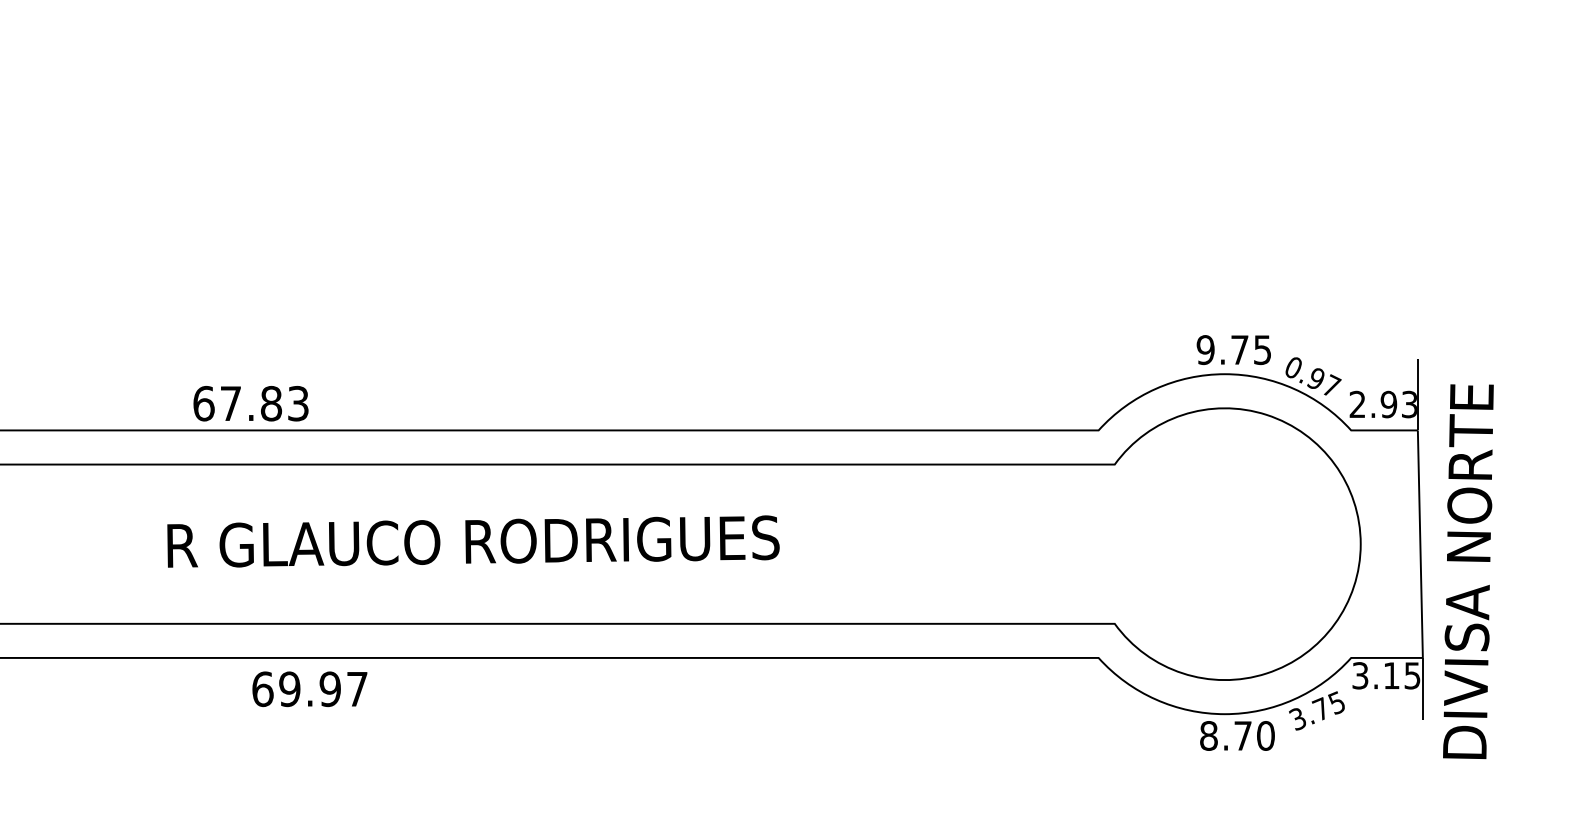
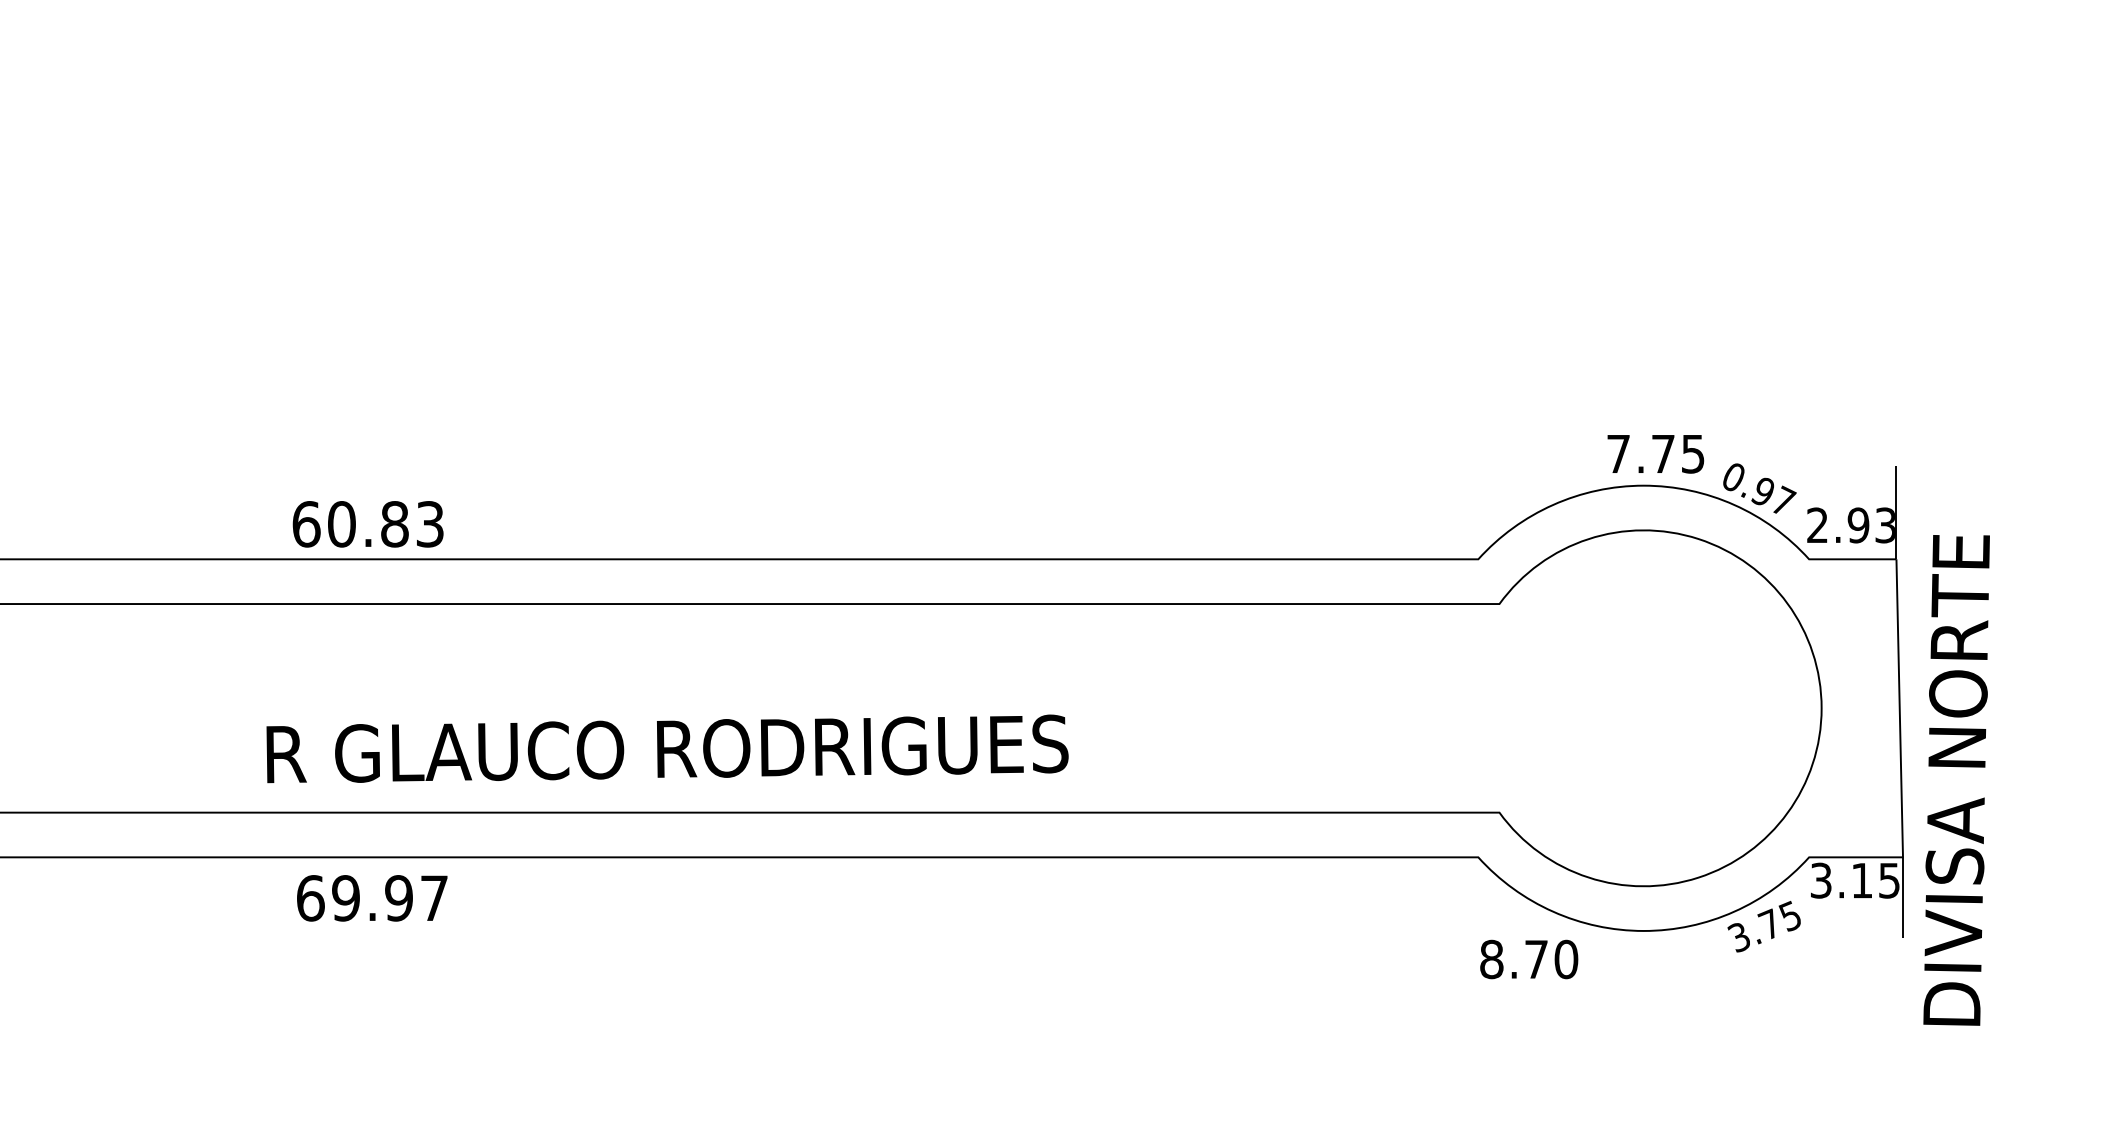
text: (1205, 349) -> (1618, 453), 9.75 -> 7.75
text: (230, 403) -> (341, 524), 67.83 -> 60.83
text: (473, 541) -> (667, 748), moved
text: (1468, 571) -> (1956, 780), moved
text: (310, 689) -> (372, 898), moved
text: (1237, 735) -> (1529, 959), moved

